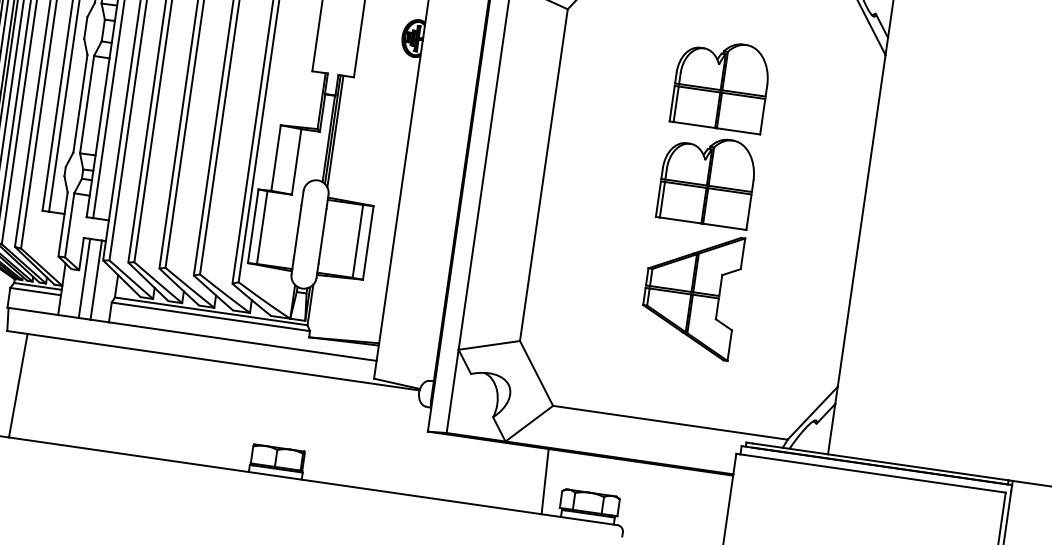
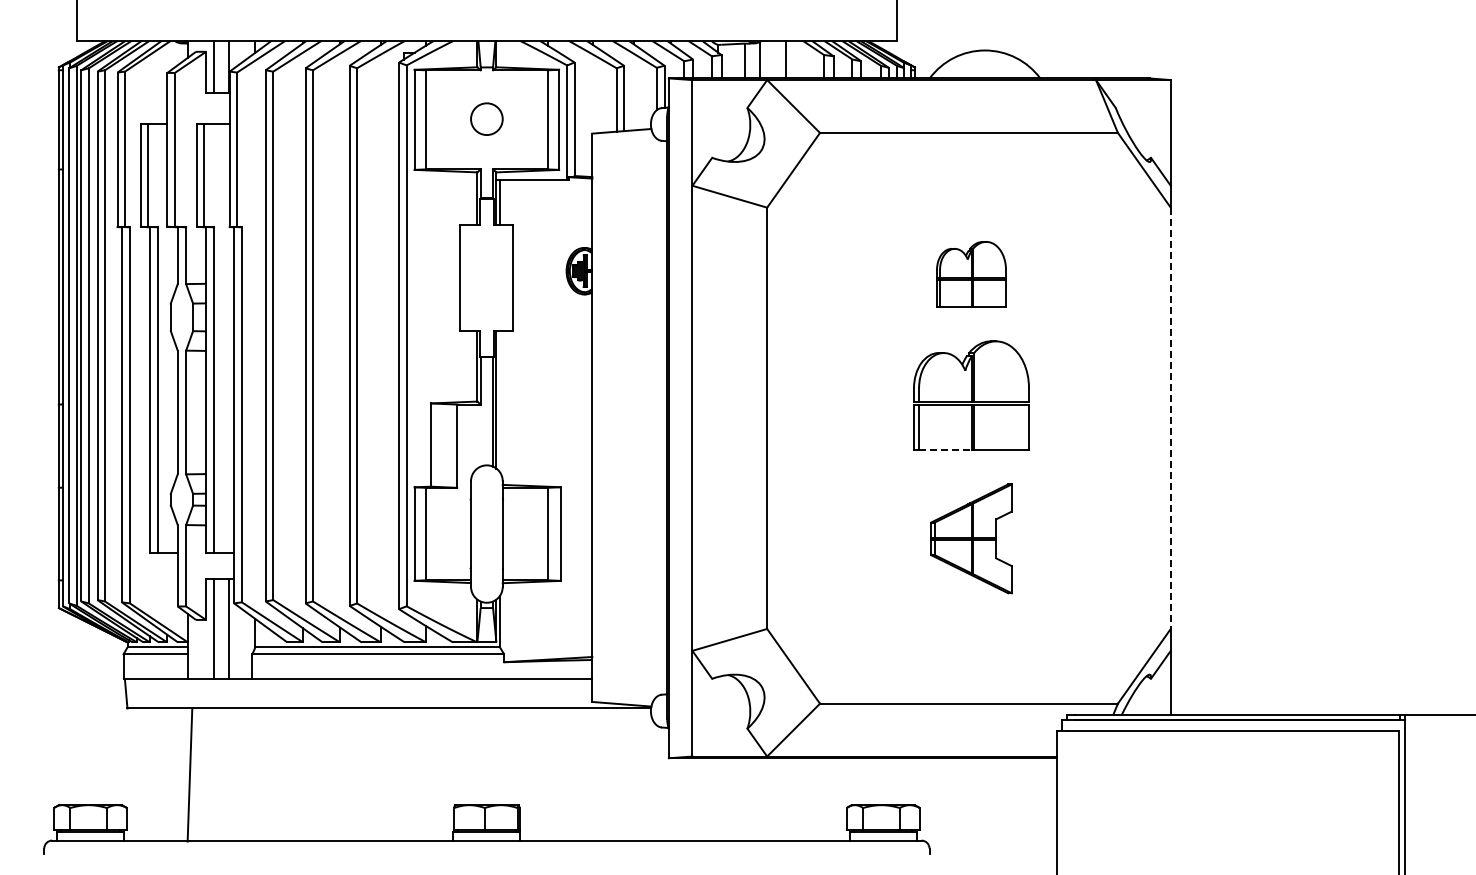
part: (721, 85) -> (971, 274), size x0.6
line: (335, 131) -> (500, 401), removed
line: (680, 220) -> (945, 450), solid -> dashed
line: (861, 221) -> (1170, 418), solid -> dashed
part: (691, 292) -> (971, 538), size x0.7
line: (17, 385) -> (189, 775), moved
line: (544, 481) -> (823, 799), removed

